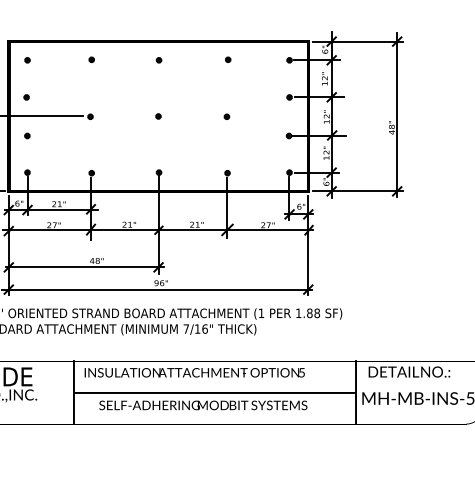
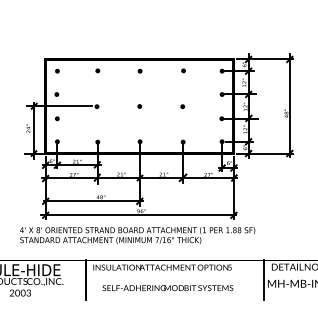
line: (215, 393) -> (175, 280), removed

